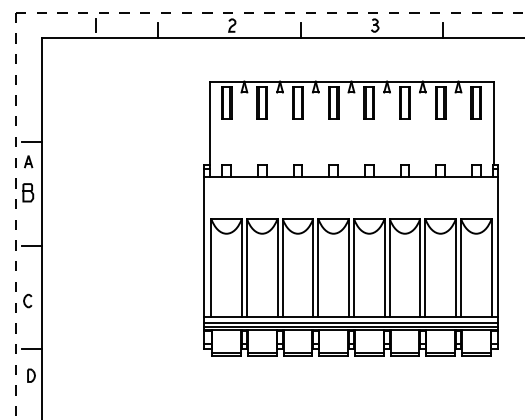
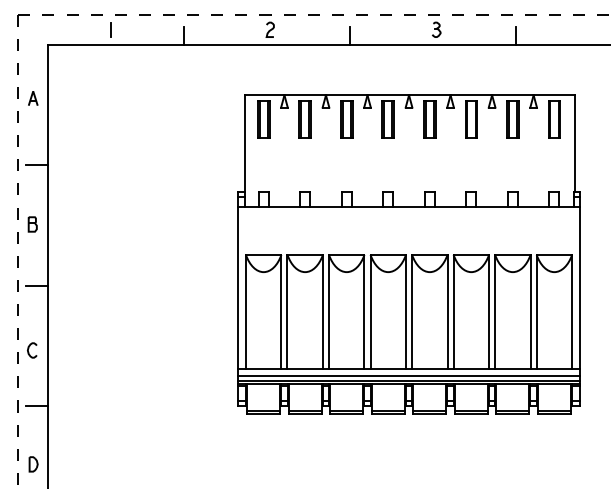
part: (28, 161) -> (33, 98), moved
part: (27, 192) -> (32, 224), size x0.71
part: (31, 375) -> (33, 464), moved

